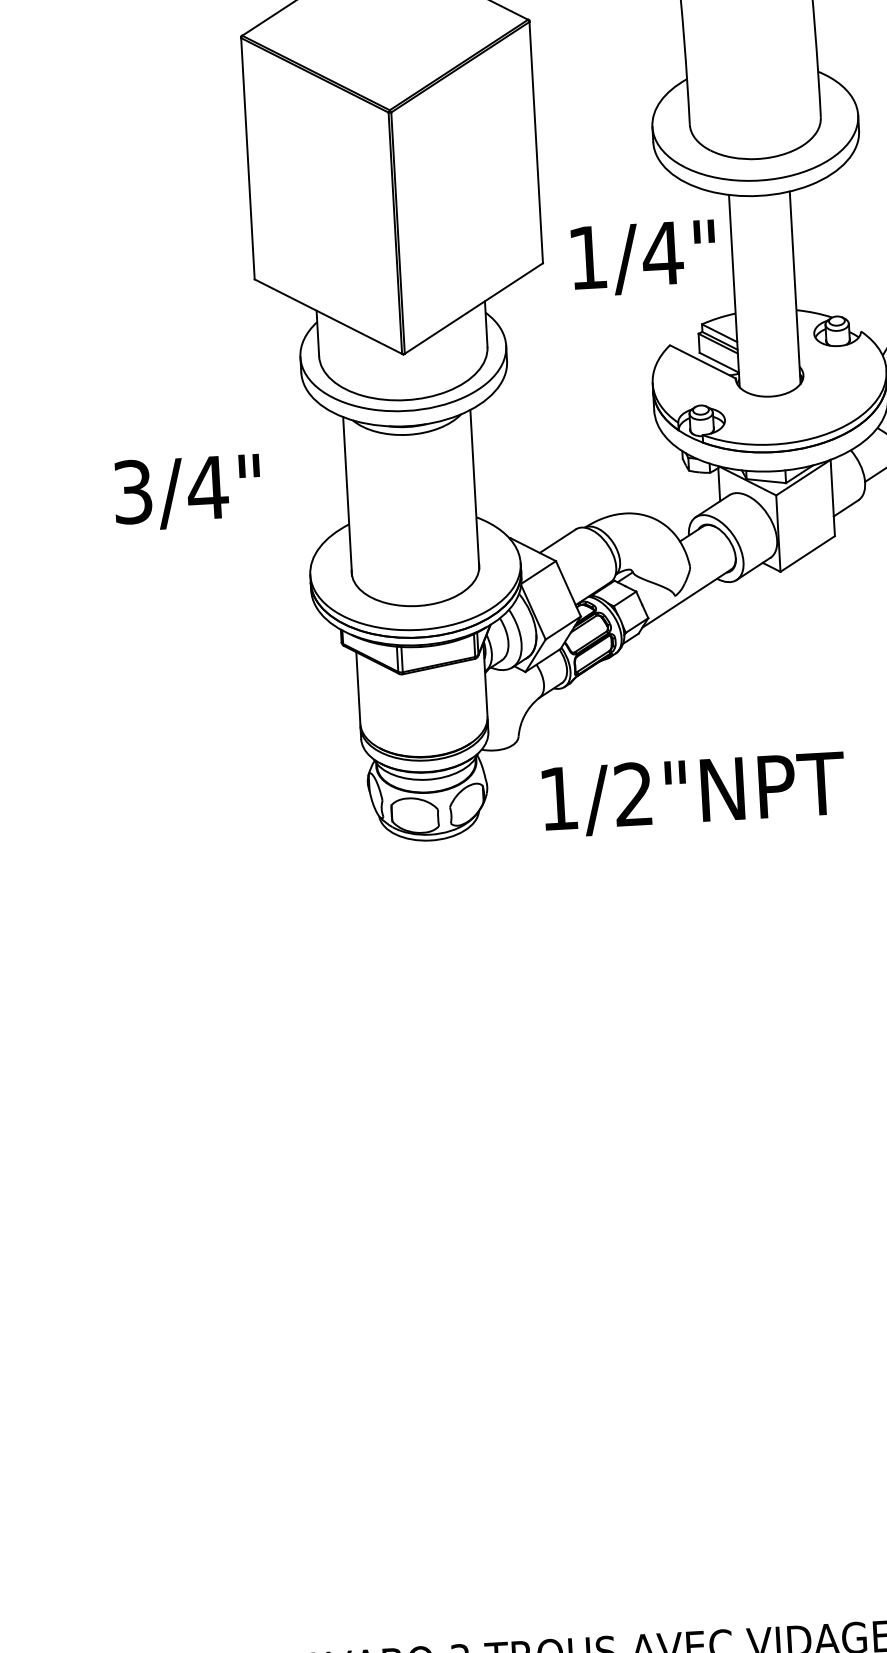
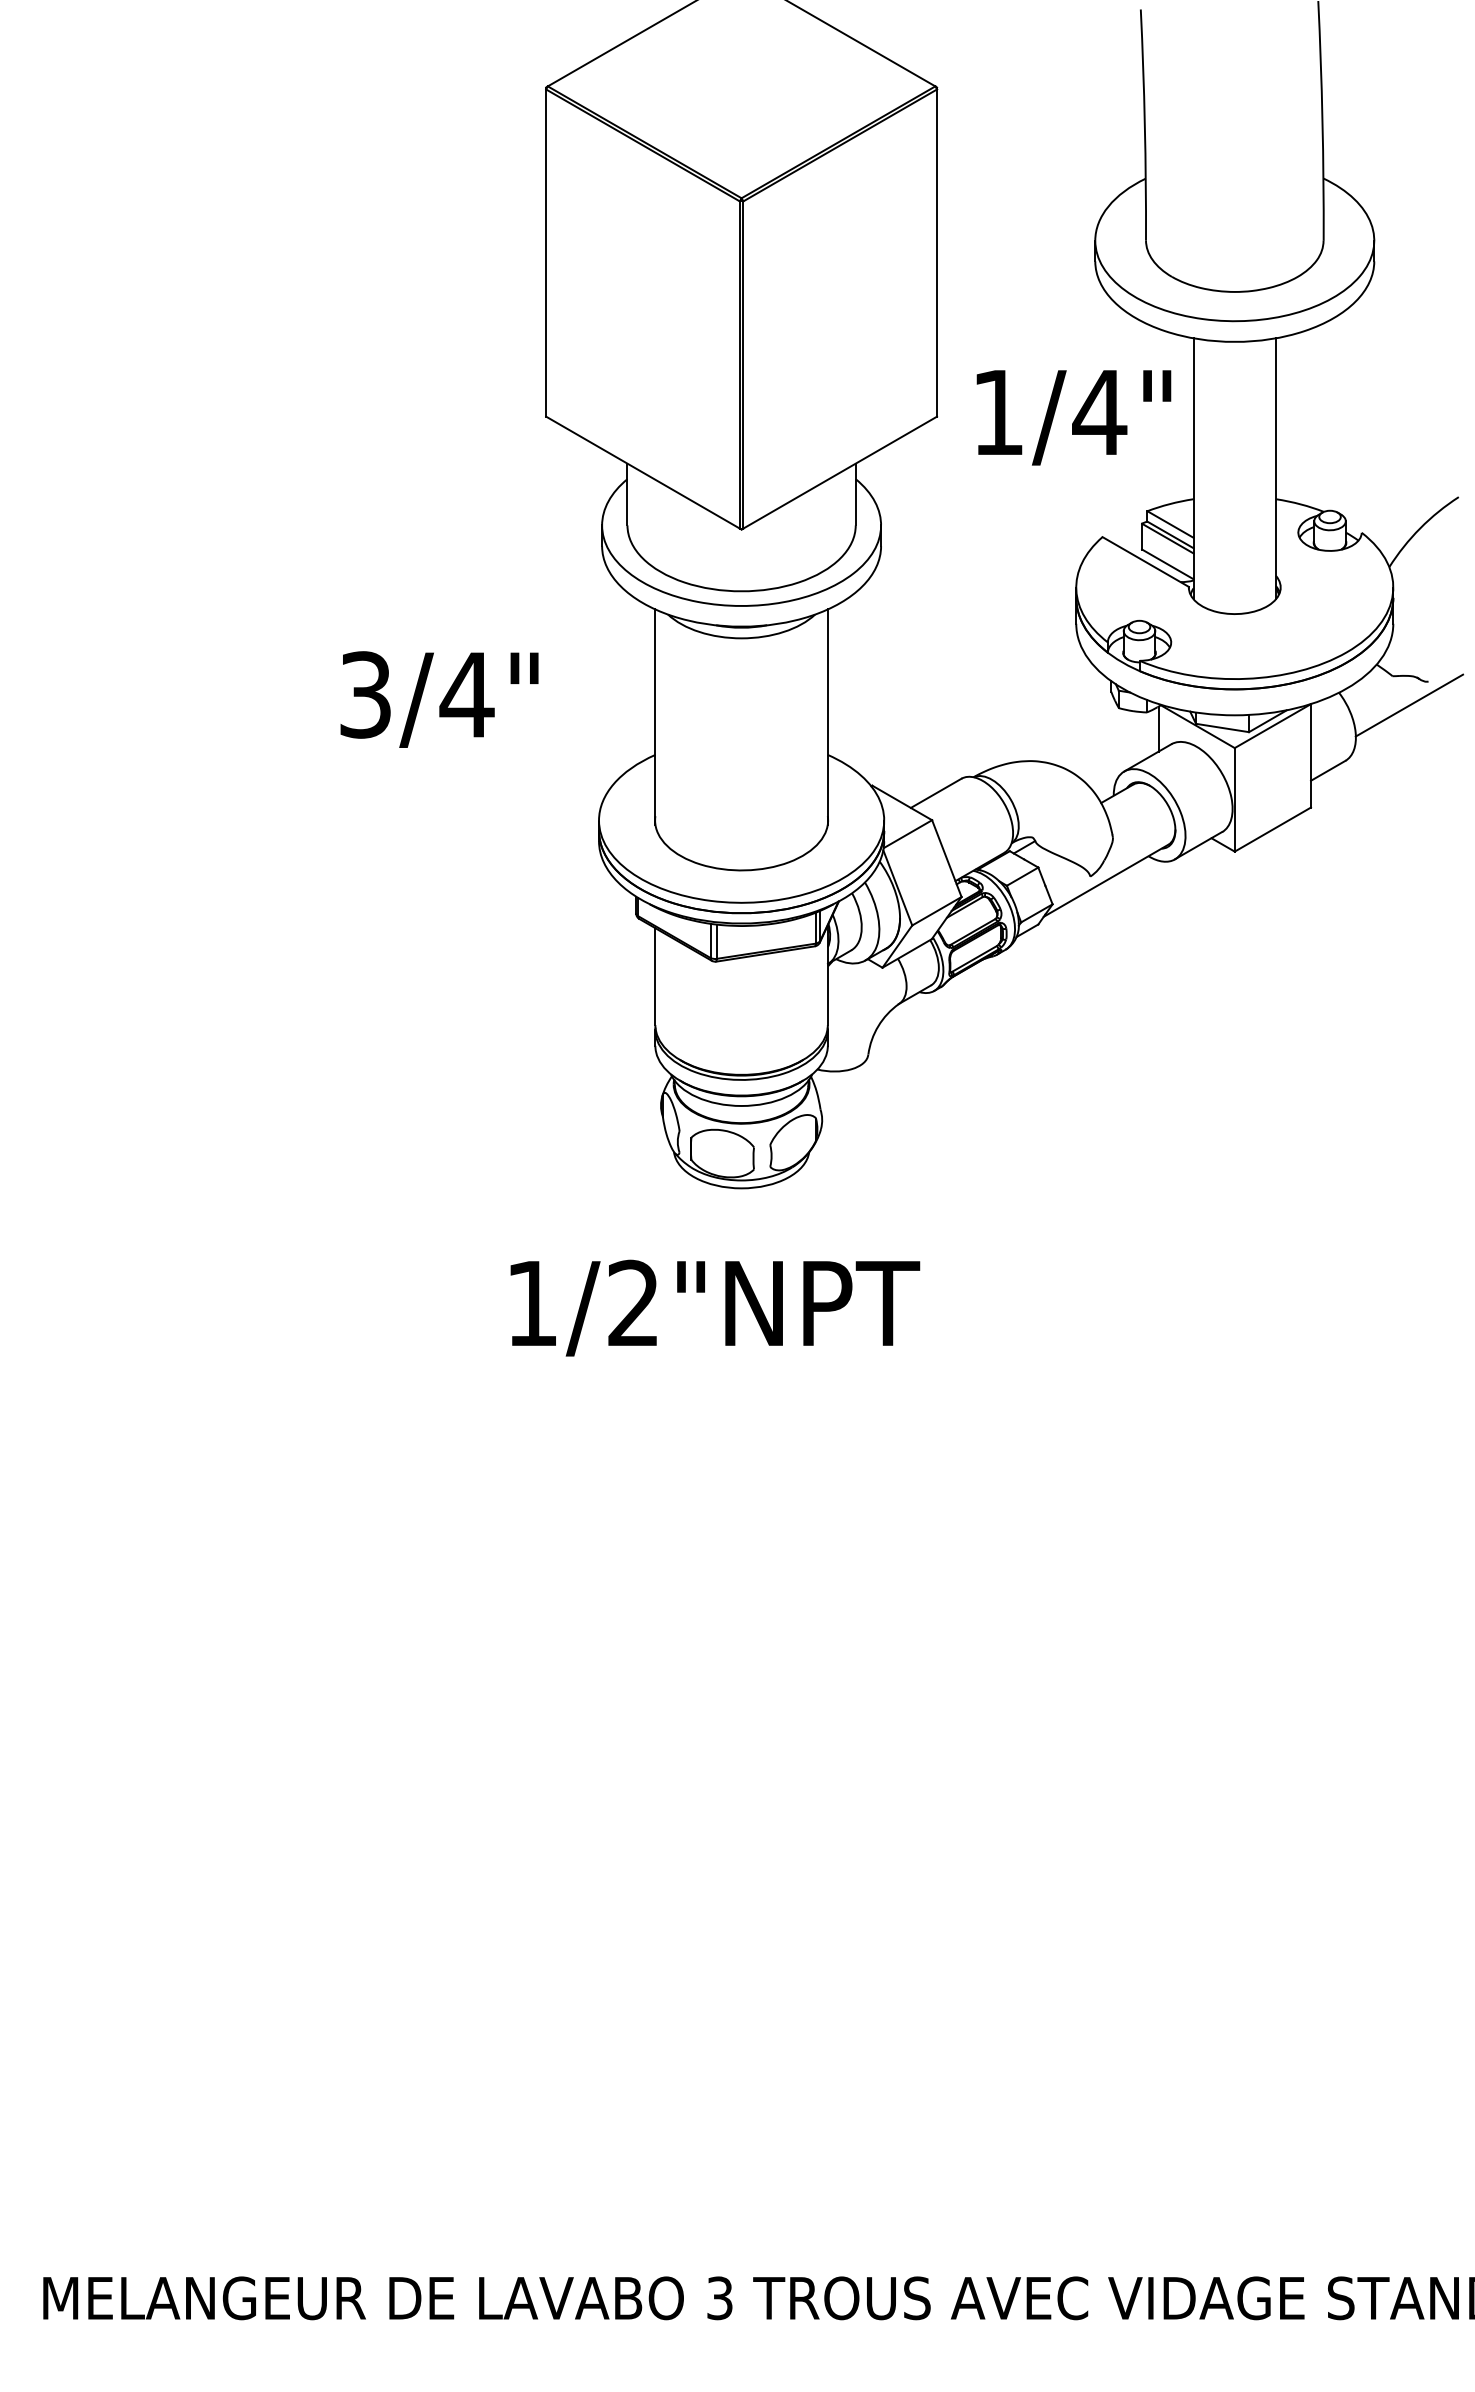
text: (694, 794) -> (715, 1307), moved

